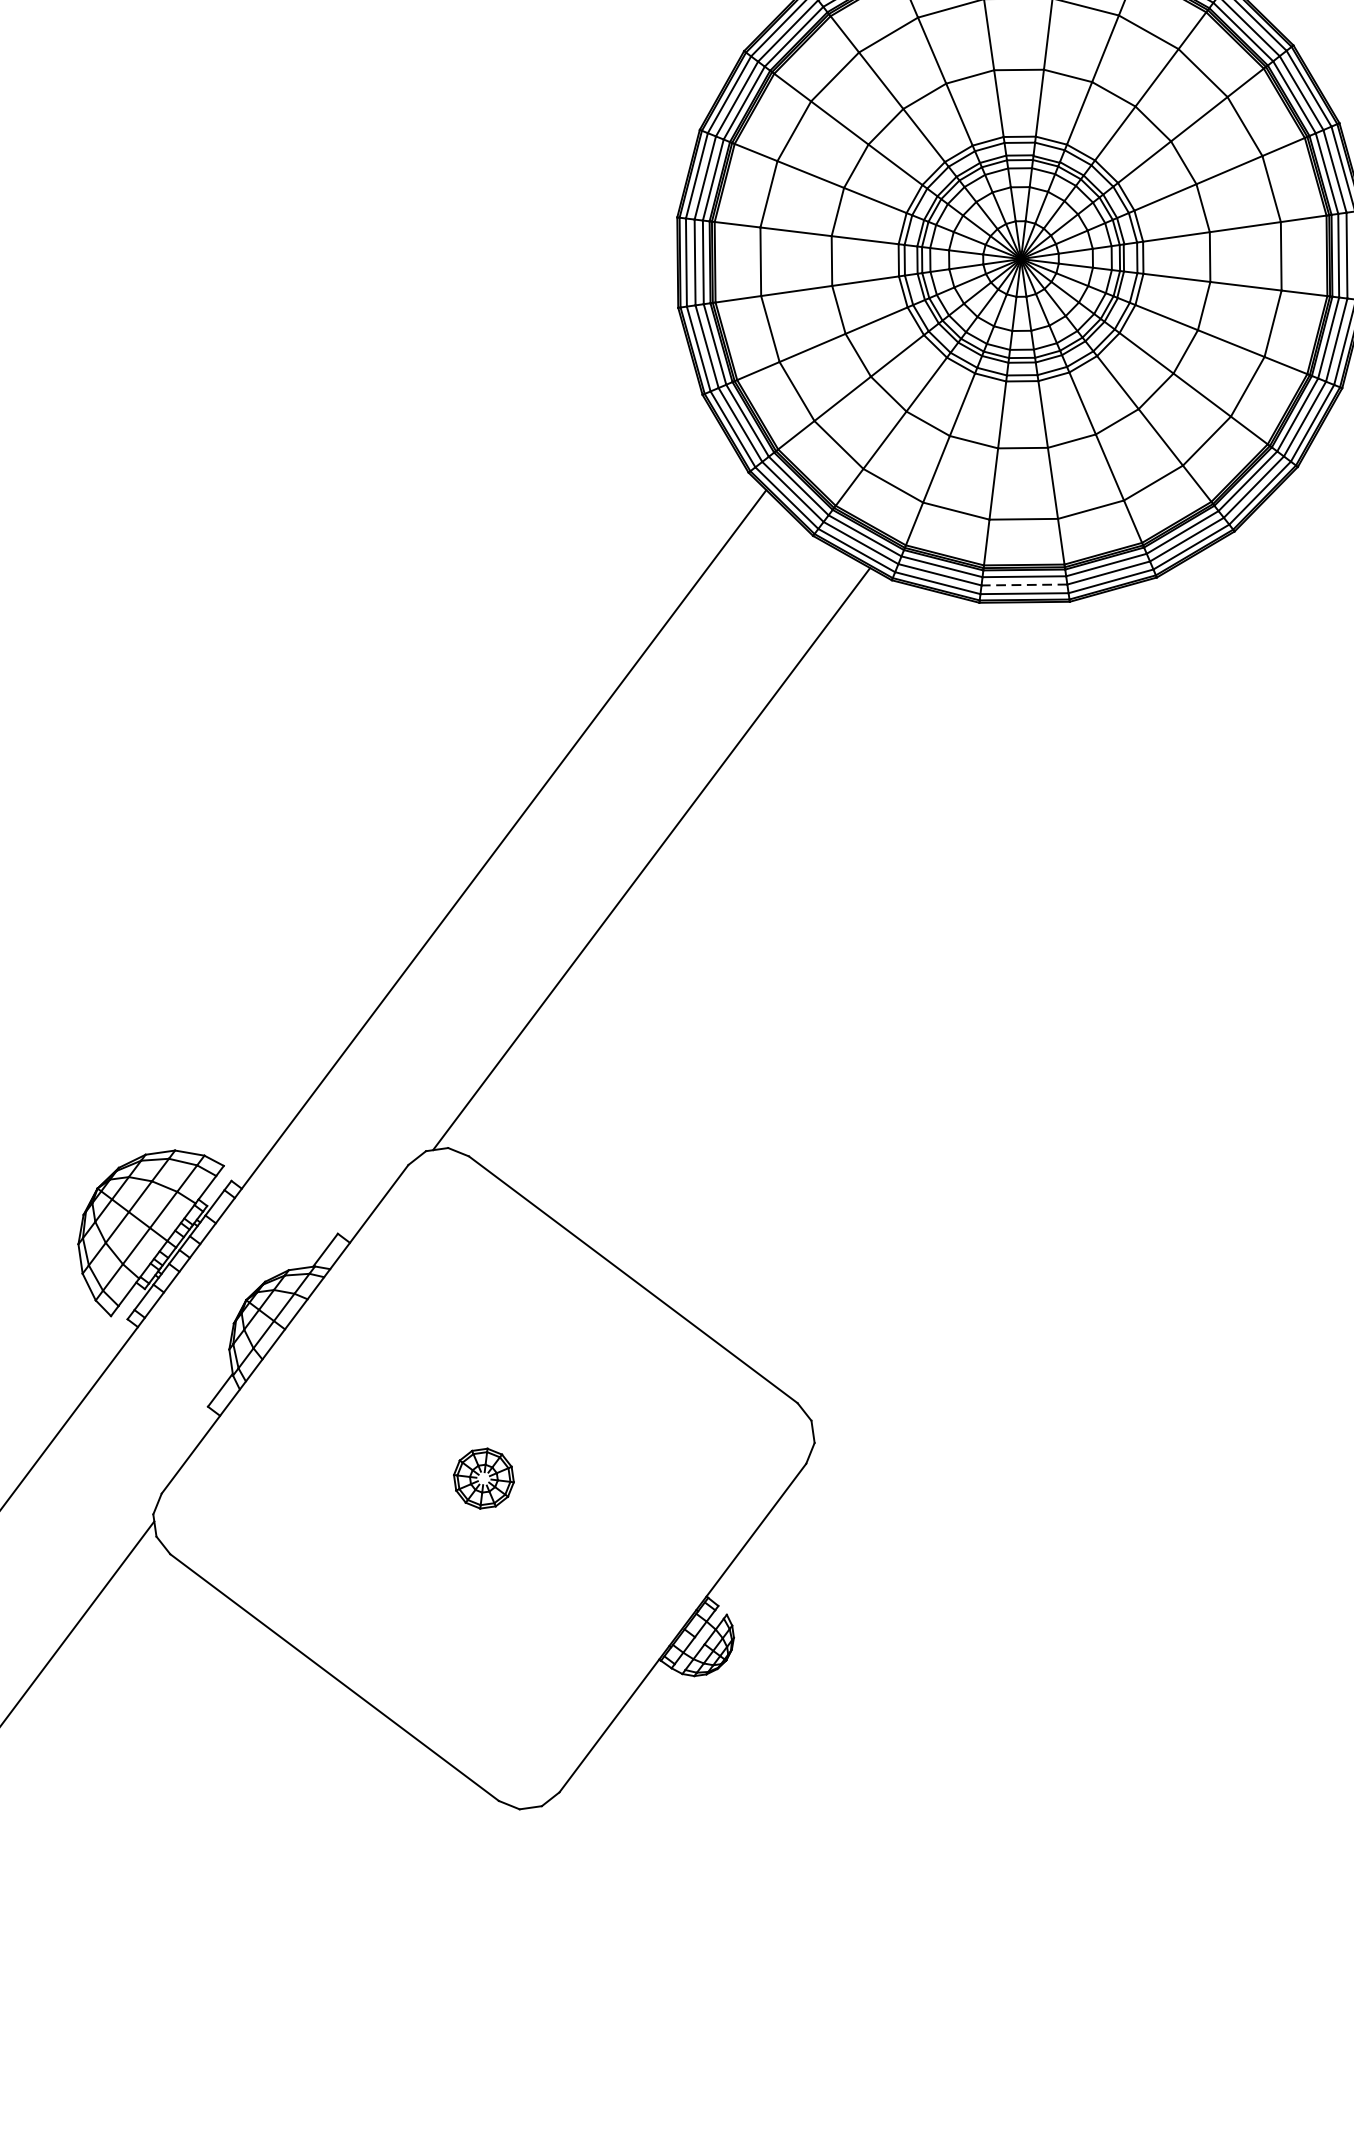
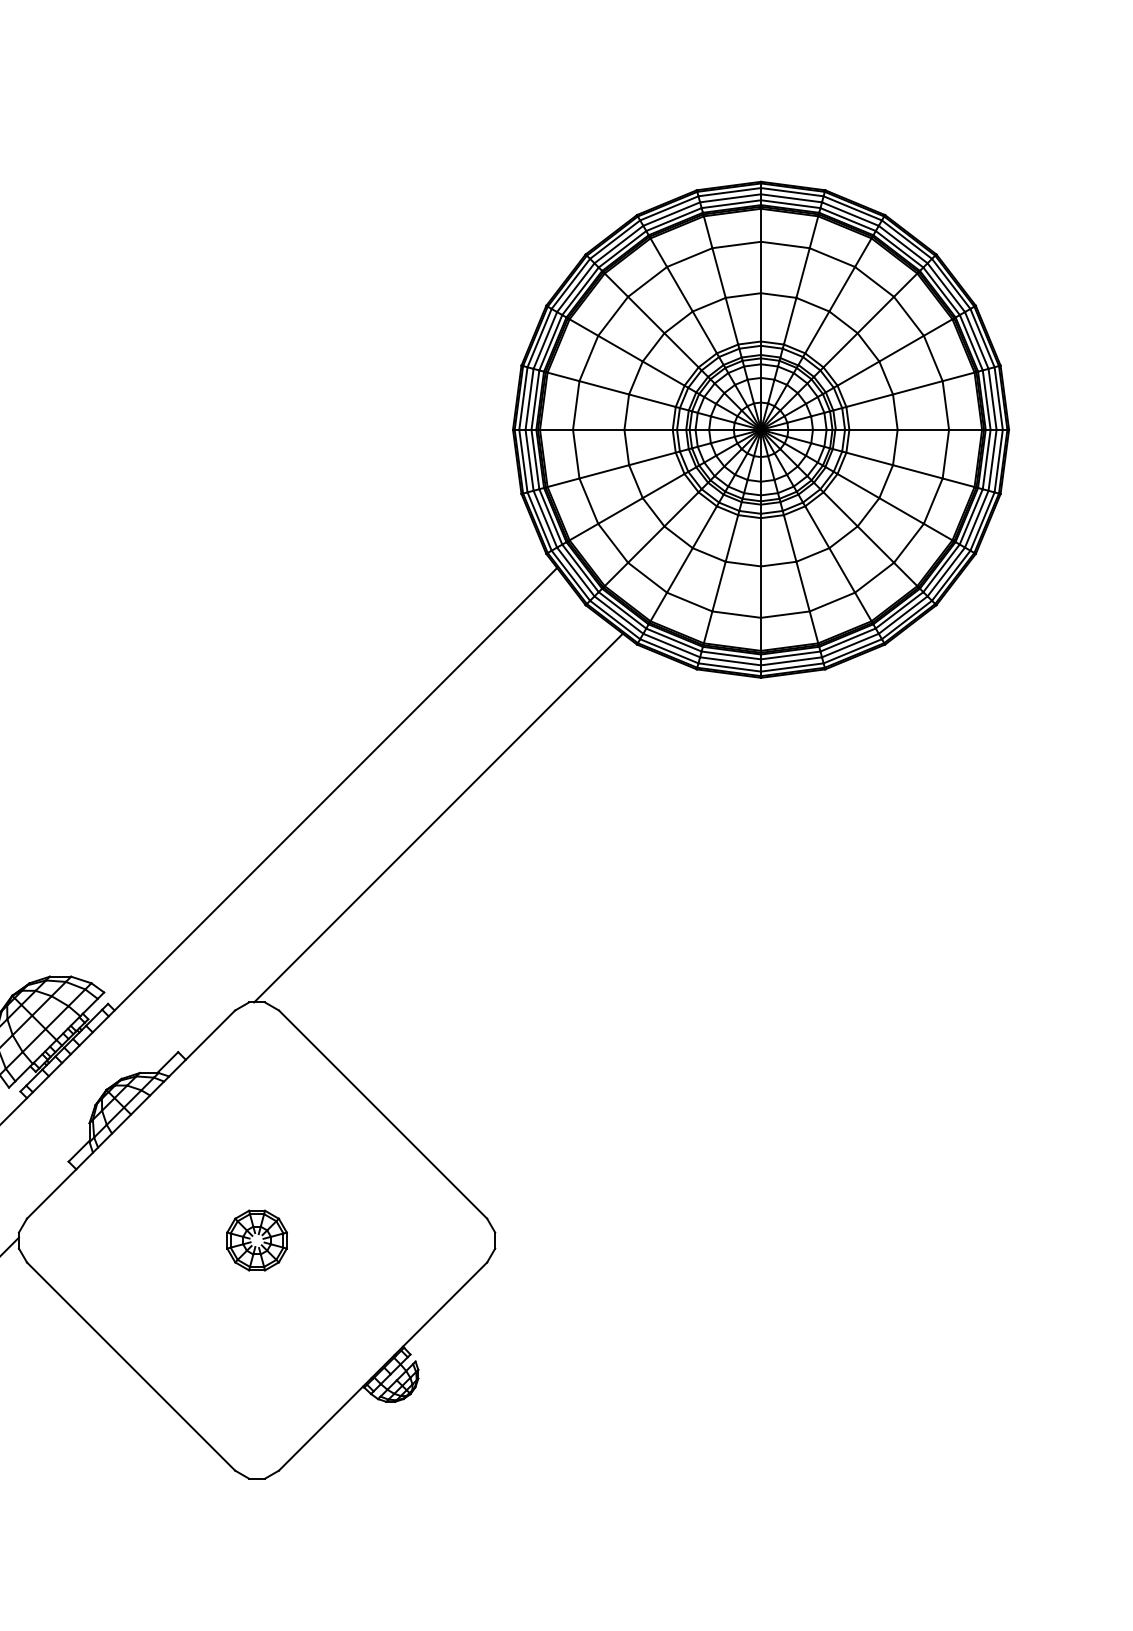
line: (1024, 585) -> (730, 661), dashed -> solid
part: (483, 1478) -> (256, 1240), size x1.43

